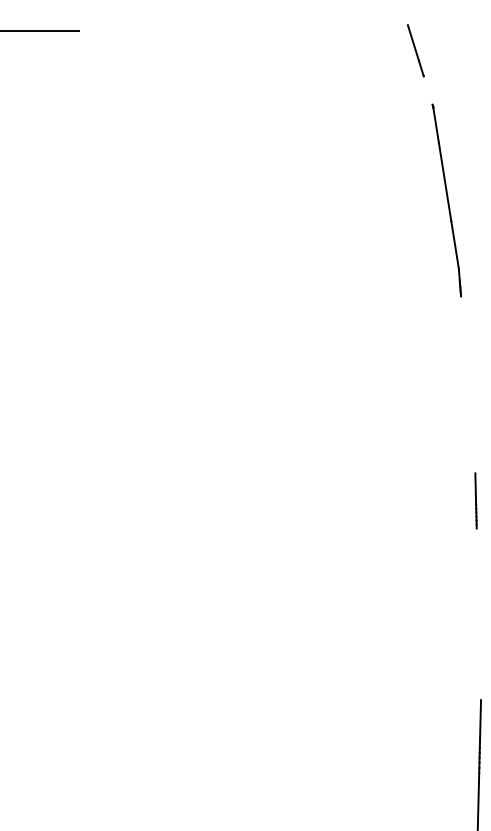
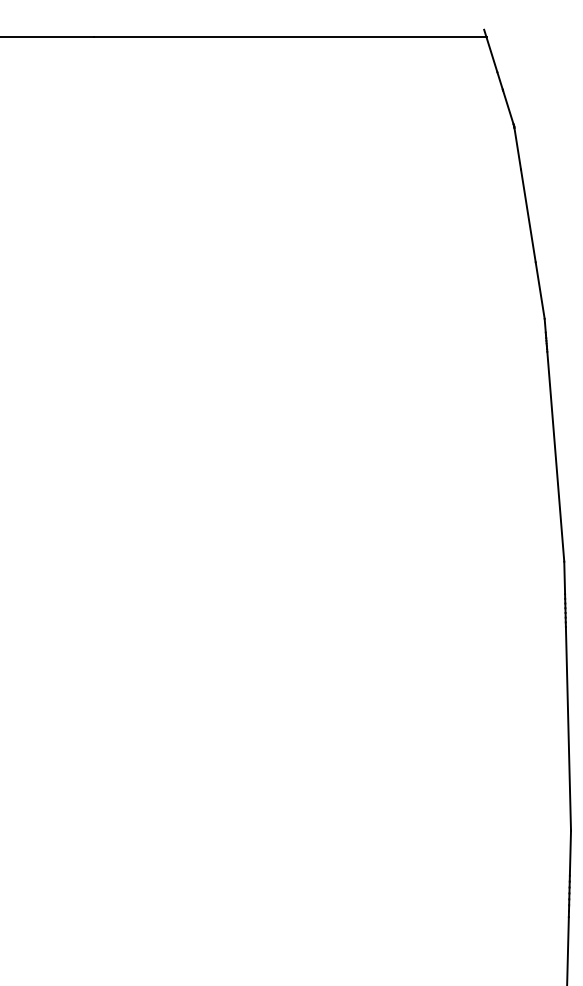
line: (244, 31) -> (290, 37), added
line: (427, 90) -> (507, 107), added
line: (468, 384) -> (556, 456), added
line: (478, 614) -> (568, 729), added

